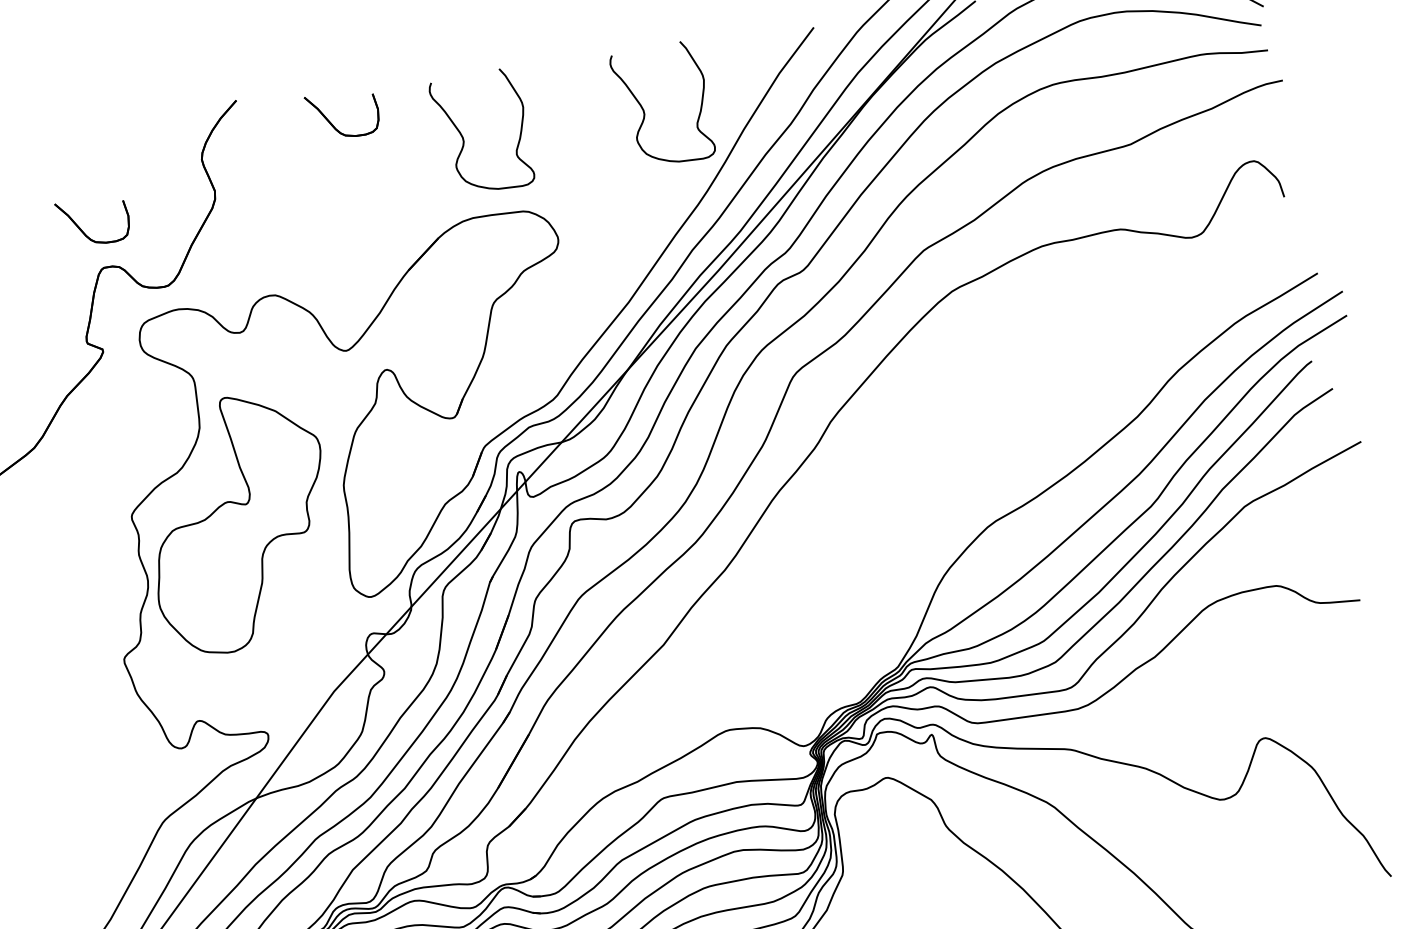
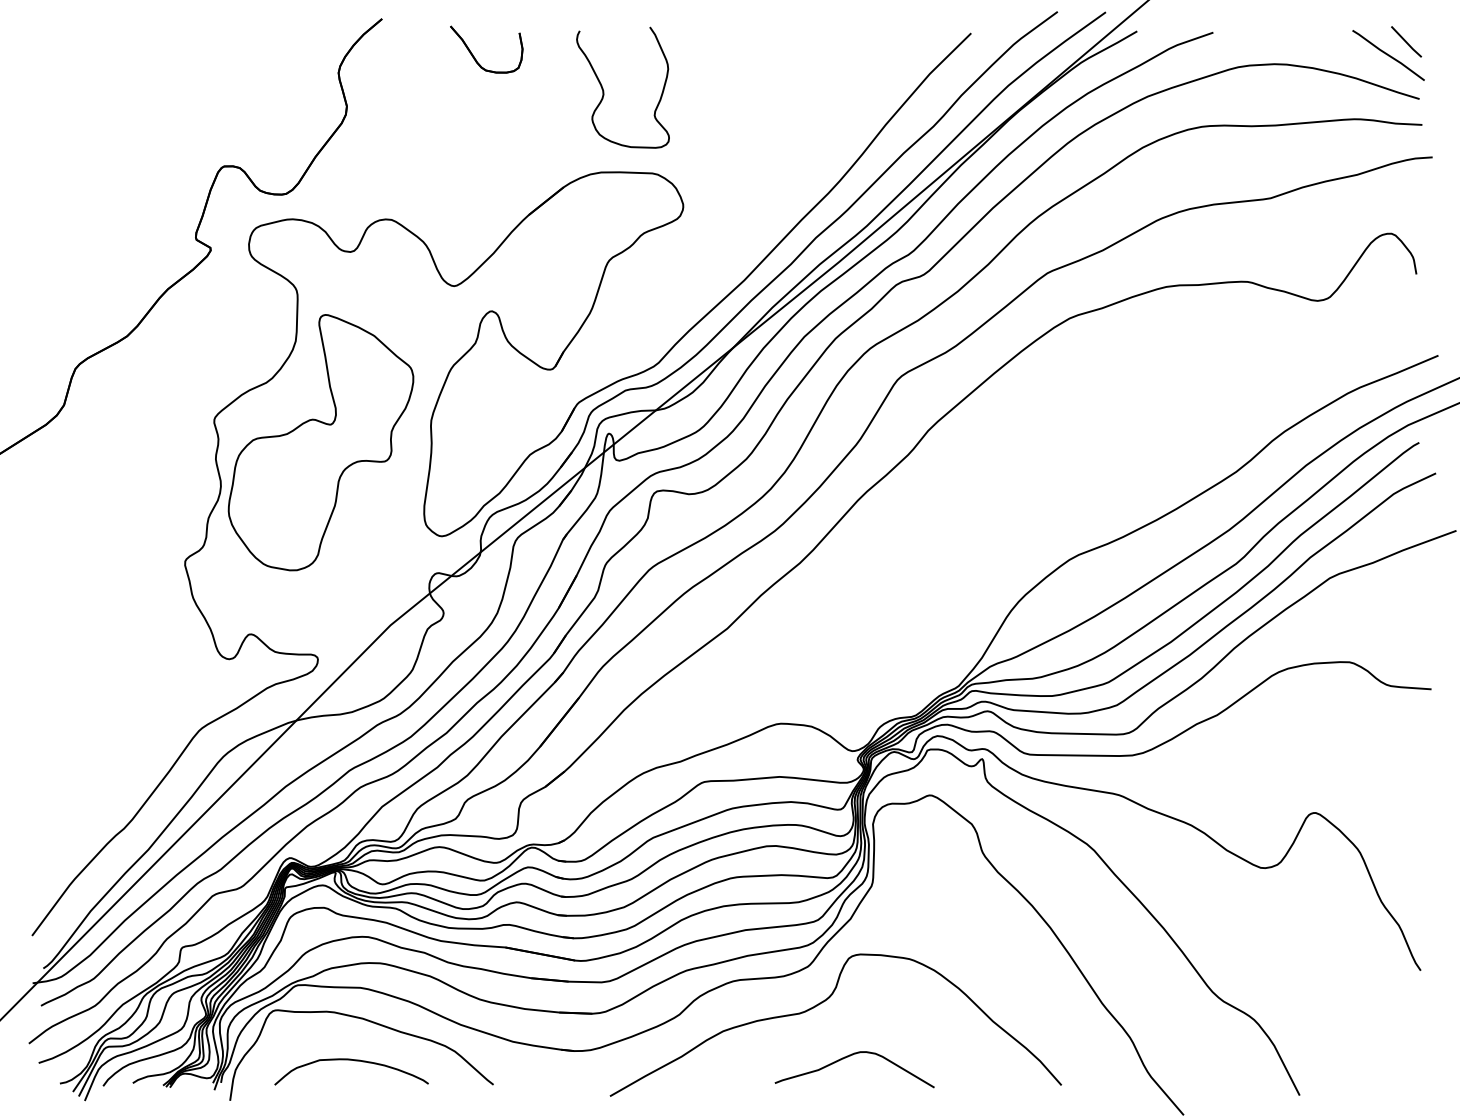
curve: (644, 110) -> (789, 90), removed
part: (83, 231) -> (209, 126), removed

